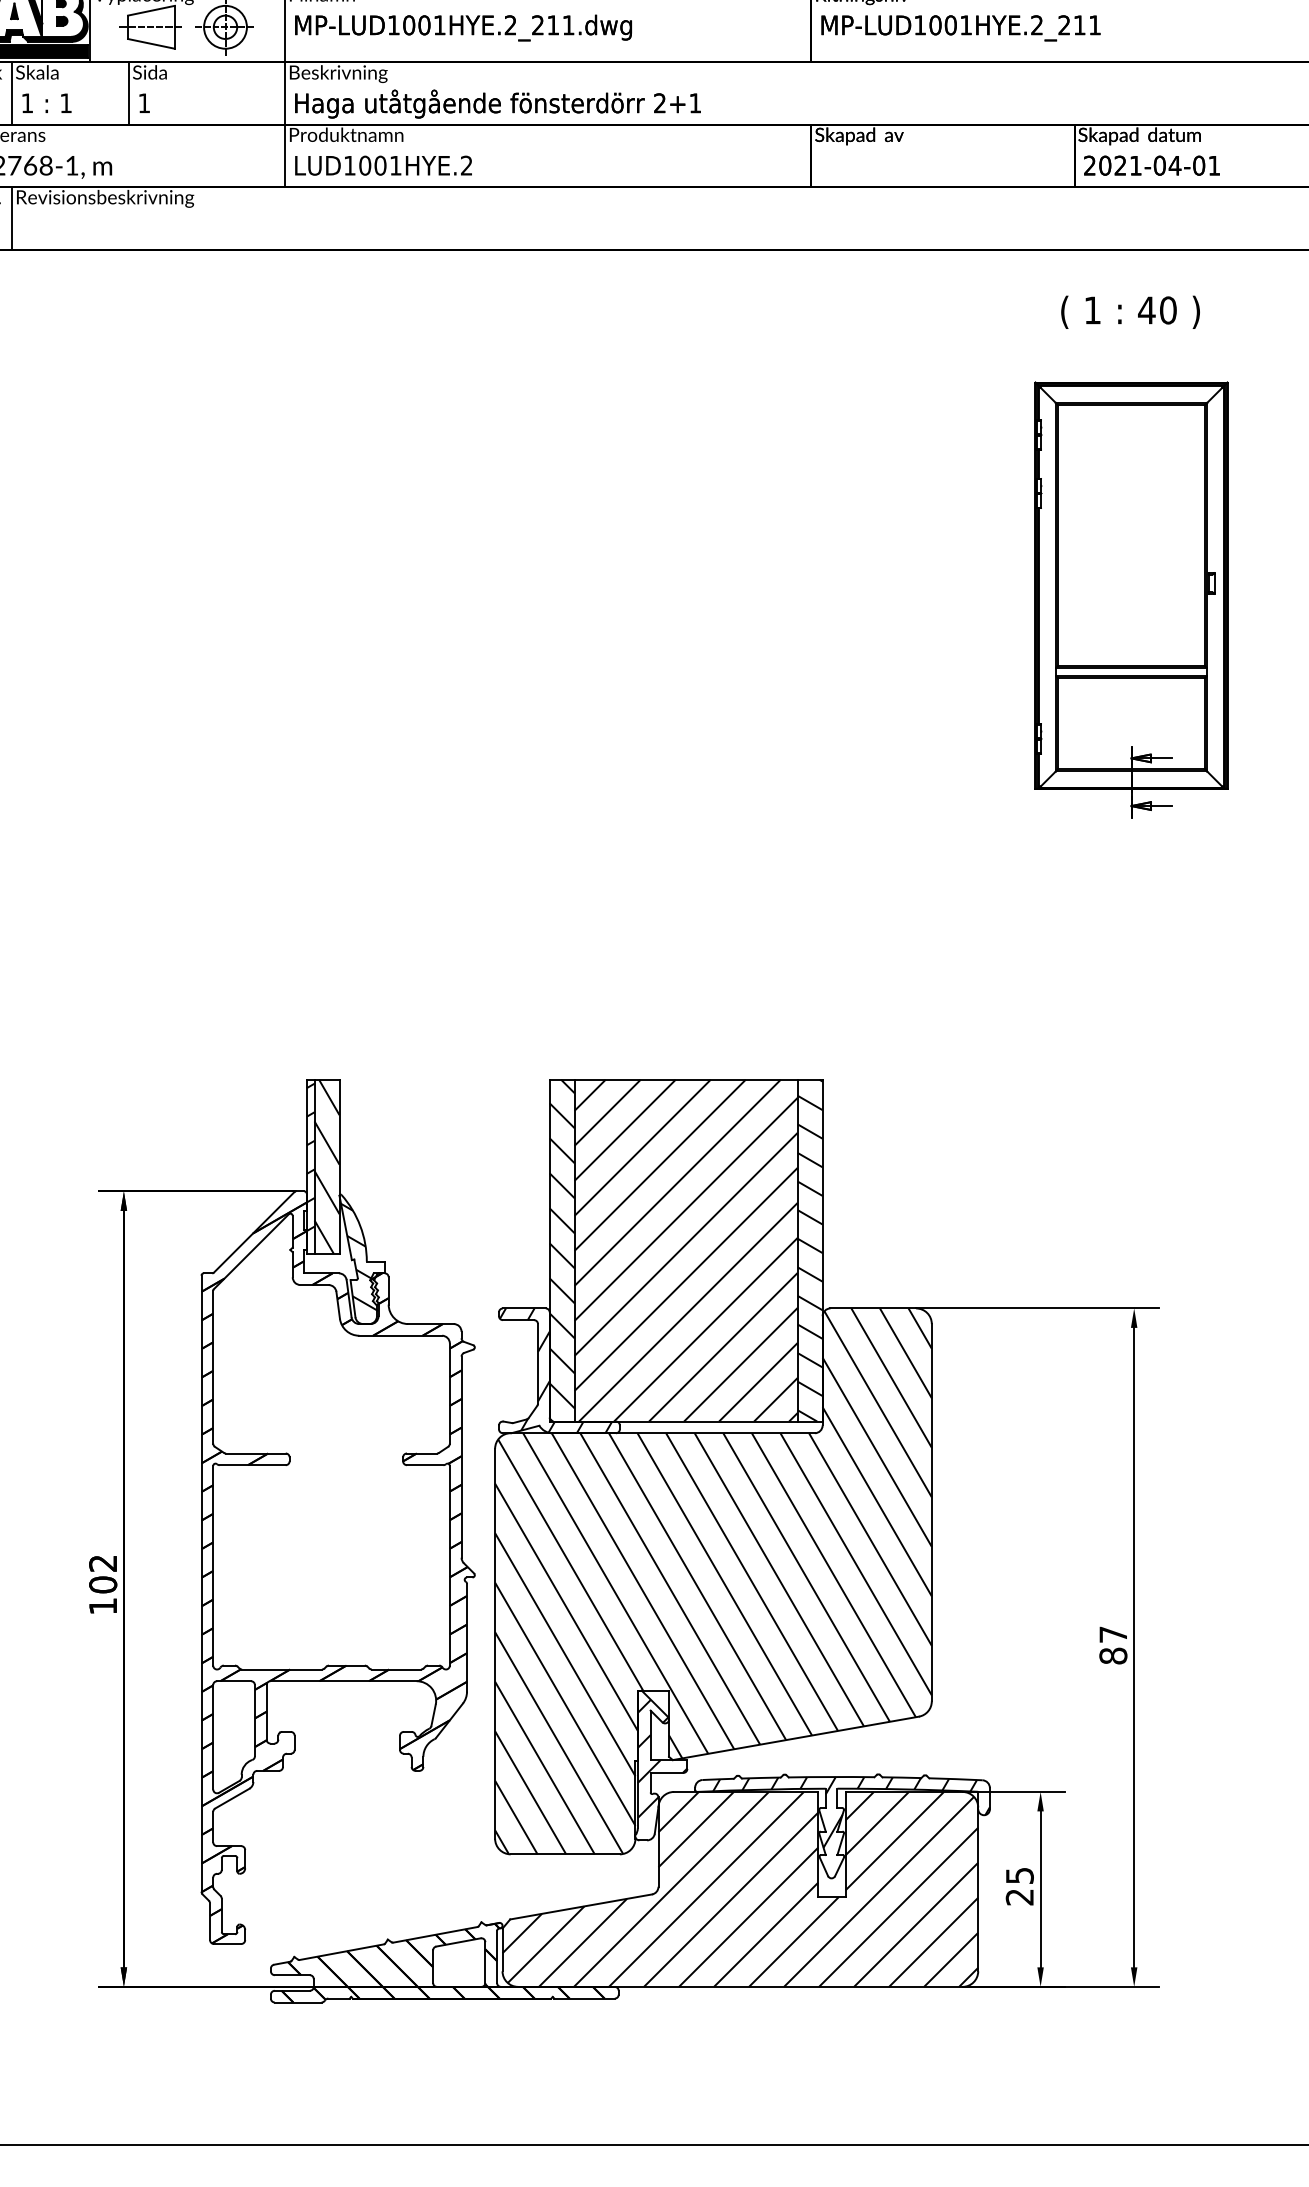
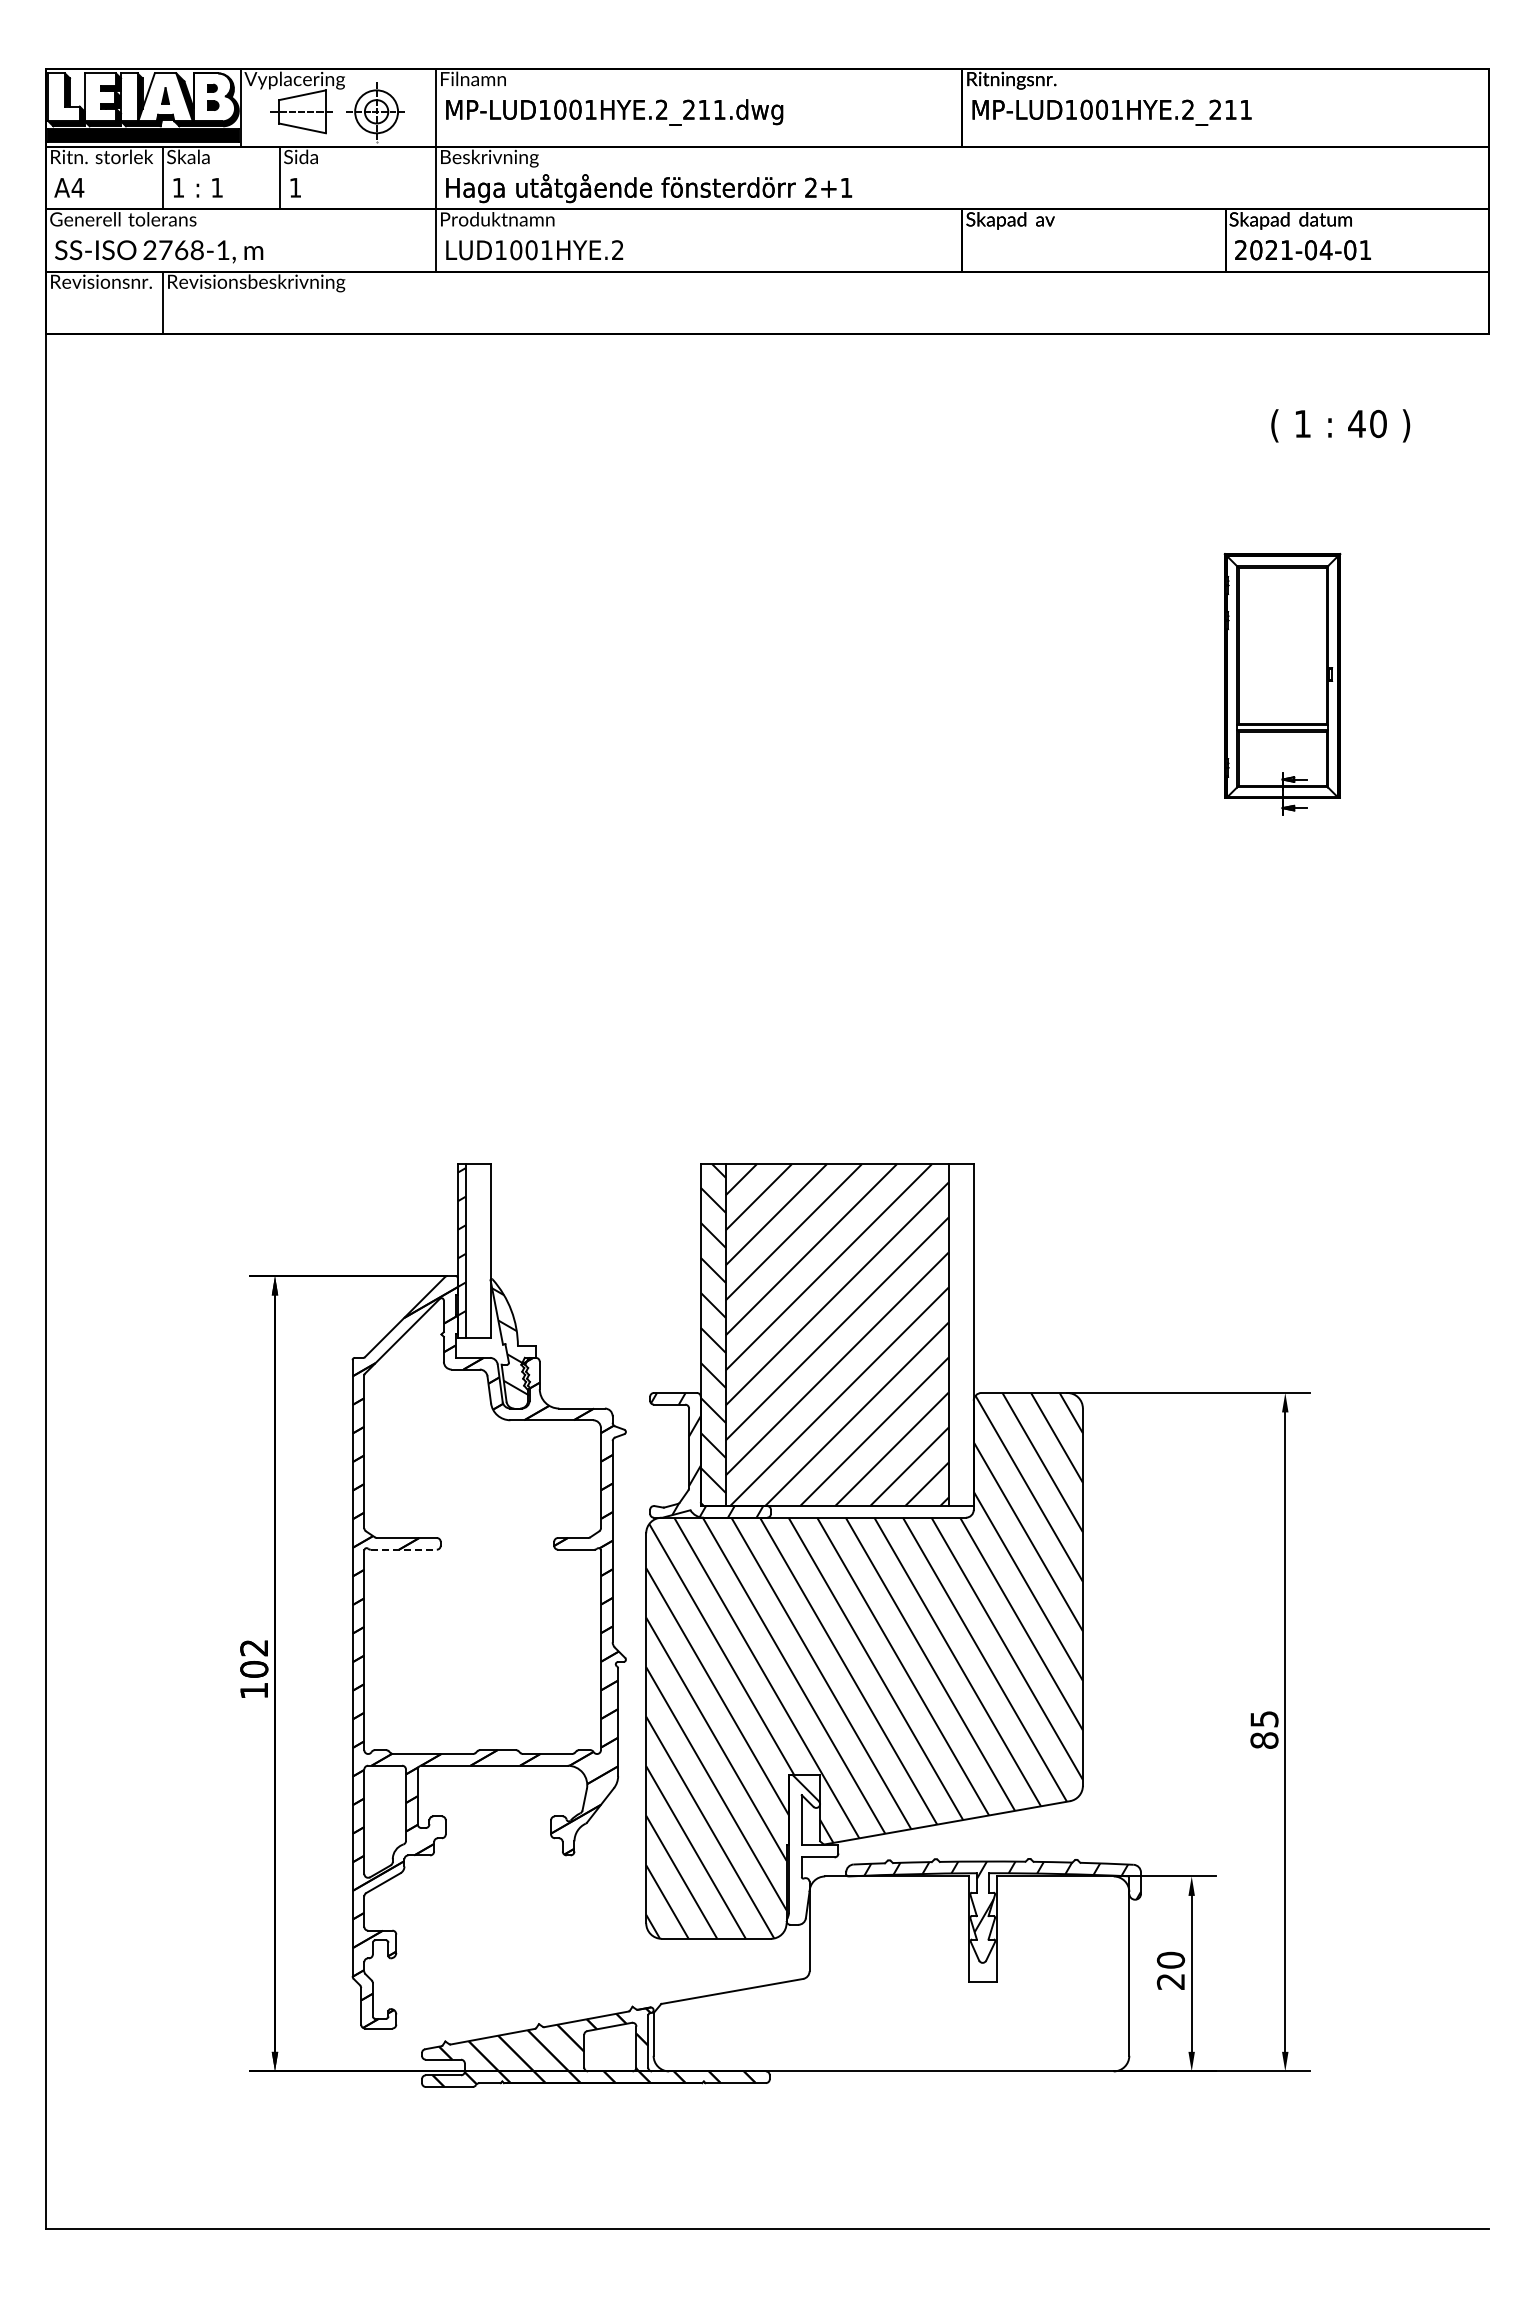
text: (1130, 311) -> (1340, 425), moved
part: (1131, 599) -> (1282, 684), size x0.6
hatch: (326, 1166) -> (477, 1251), removed
hatch: (809, 1250) -> (960, 1335), removed
line: (253, 1464) -> (404, 1549), solid -> dashed
text: (1113, 1634) -> (1264, 1719), 87 -> 85
hatch: (662, 1758) -> (813, 1843), removed
text: (1019, 1874) -> (1170, 1959), 25 -> 20
hatch: (740, 1888) -> (891, 1973), removed

